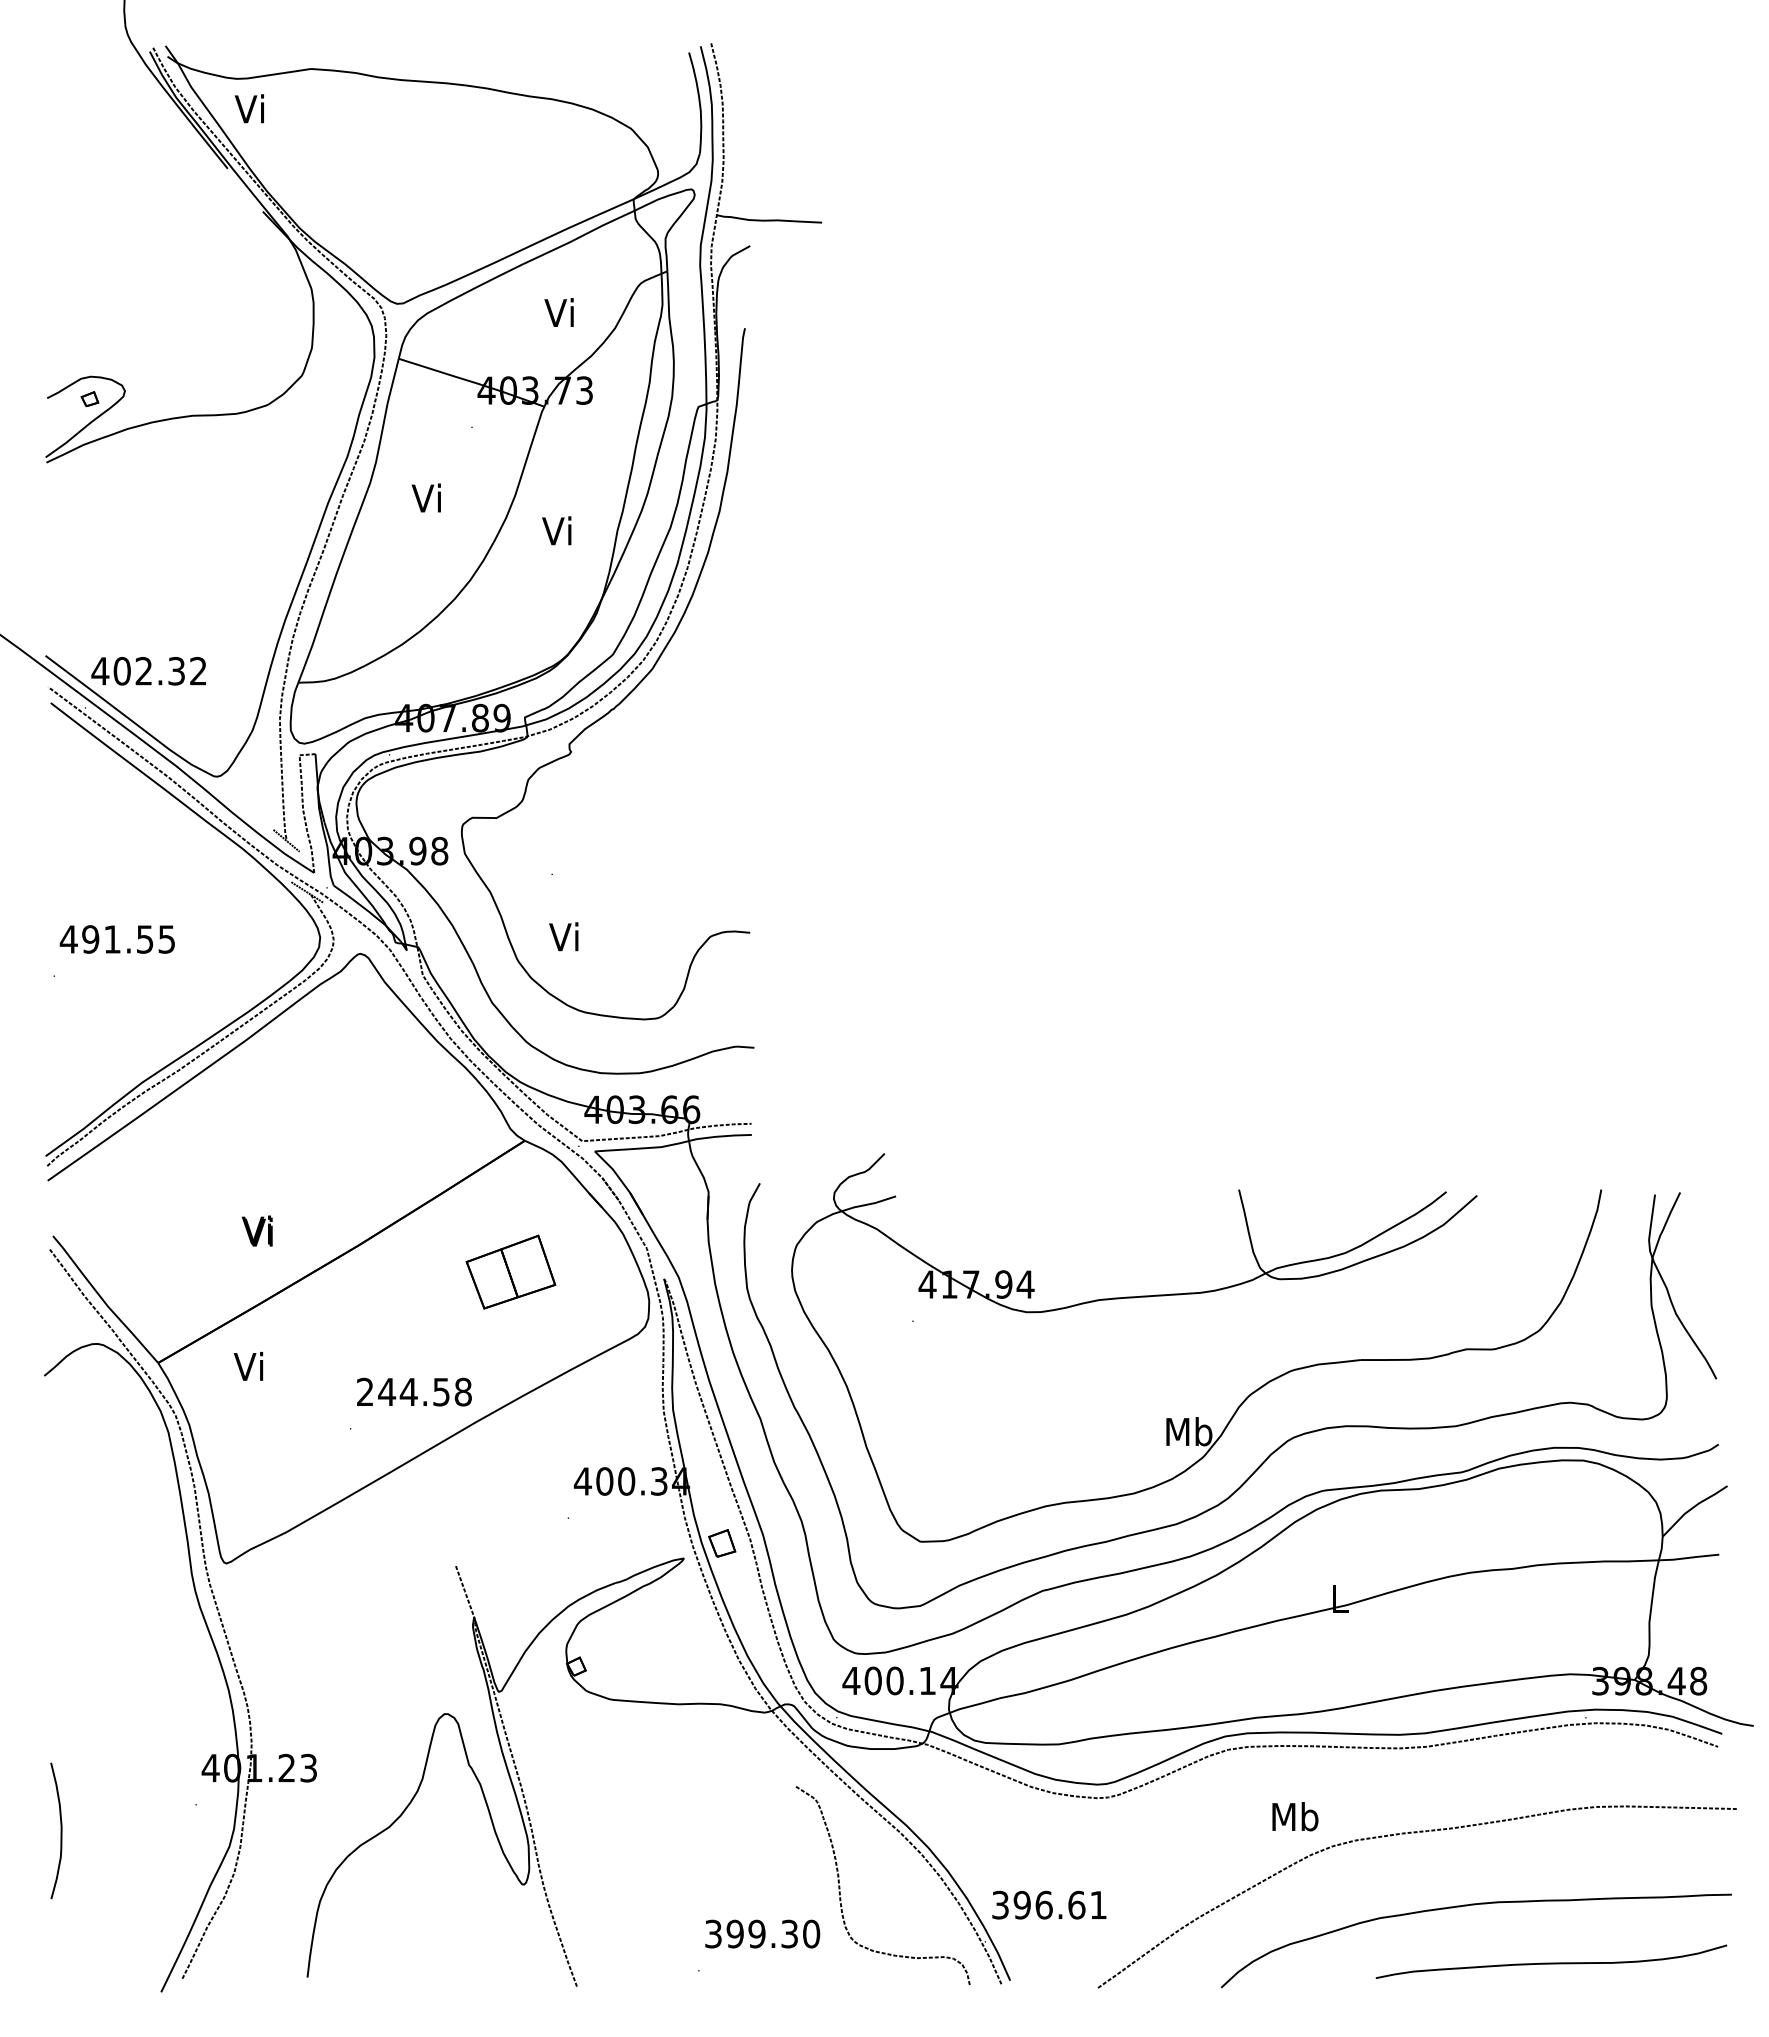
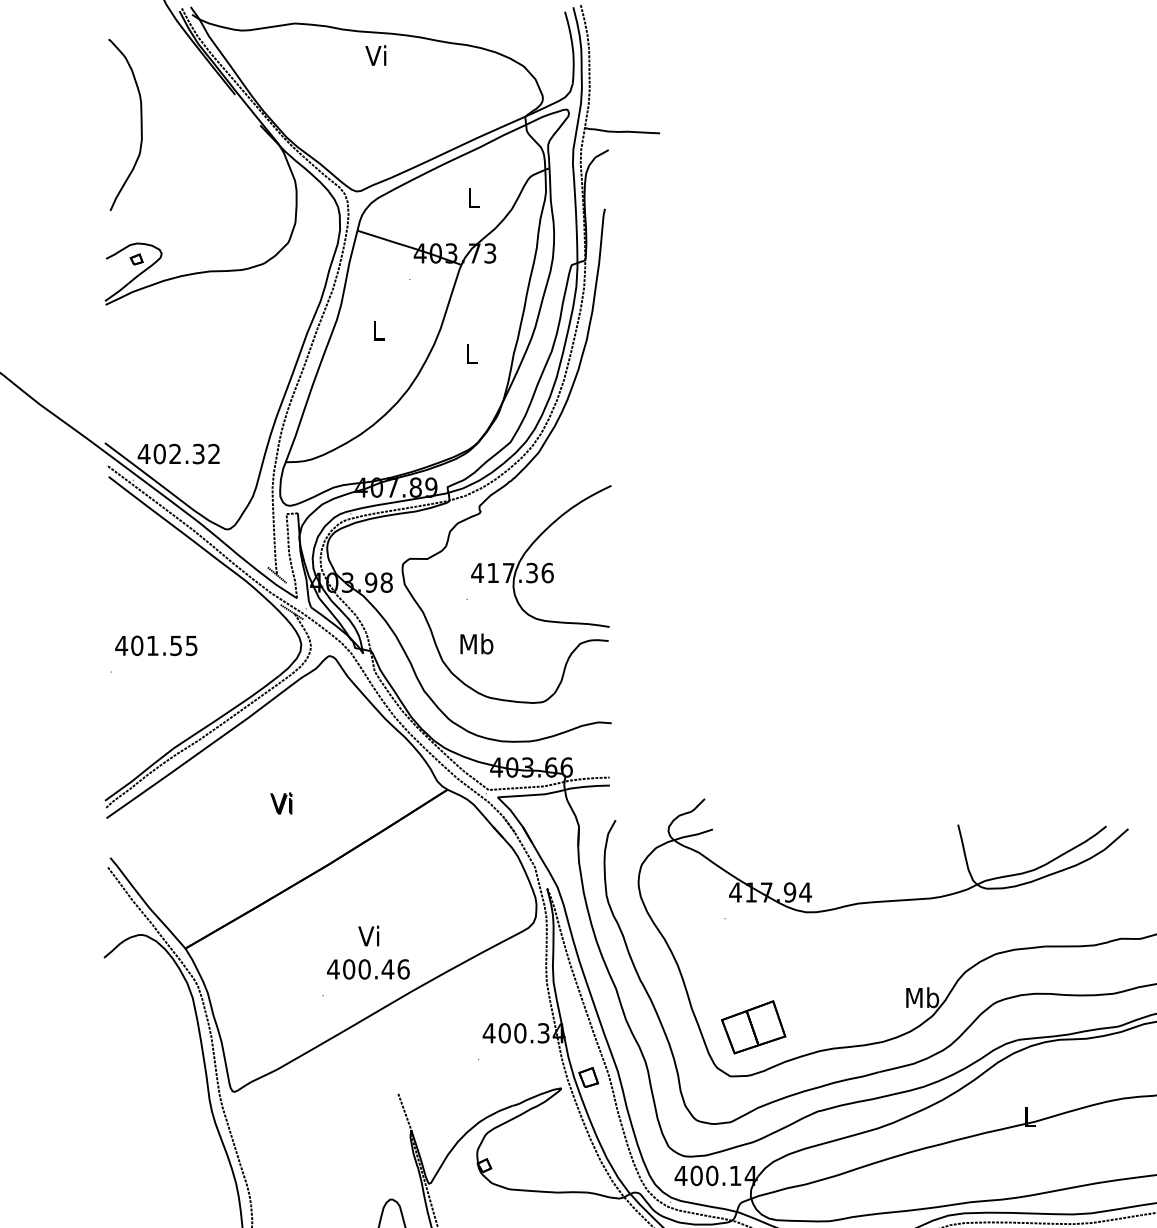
text: (248, 108) -> (375, 55), moved
curve: (96, 210) -> (141, 124), added
text: (558, 312) -> (471, 197), Vi -> L
text: (425, 497) -> (376, 329), Vi -> L
text: (556, 530) -> (470, 353), Vi -> L
part: (660, 825) -> (544, 564), added
text: (565, 936) -> (476, 643), Vi -> Mb
text: (90, 939) -> (137, 645), 491.55 -> 401.55
text: (256, 1230) -> (280, 803), moved
part: (510, 1271) -> (753, 1026), moved
text: (248, 1366) -> (368, 936), moved
text: (414, 1391) -> (368, 968), 244.58 -> 400.46

